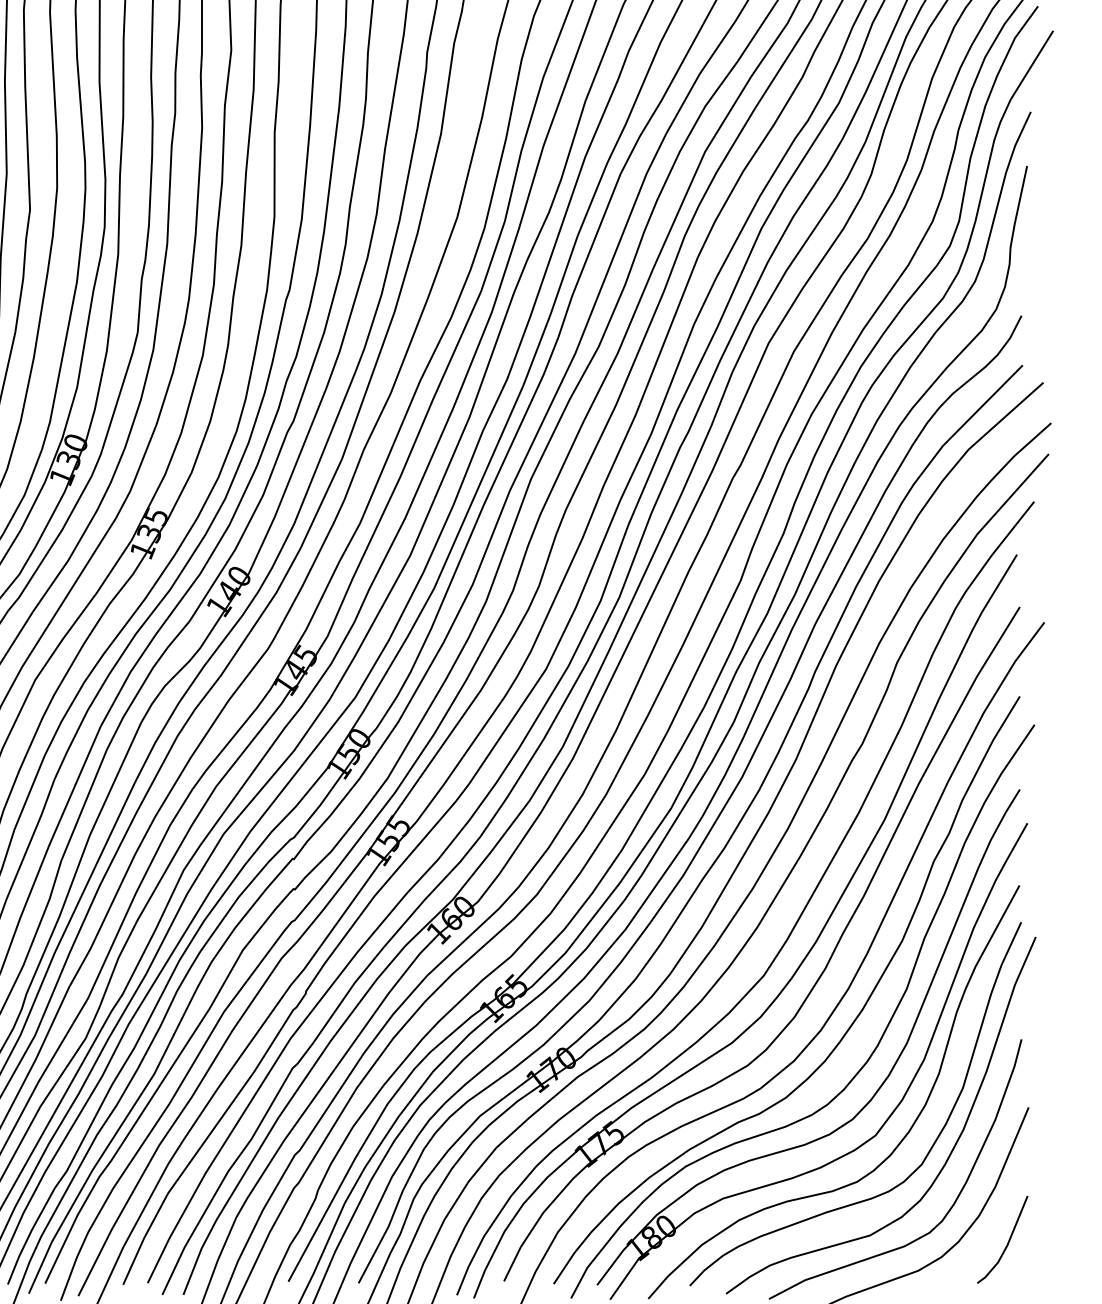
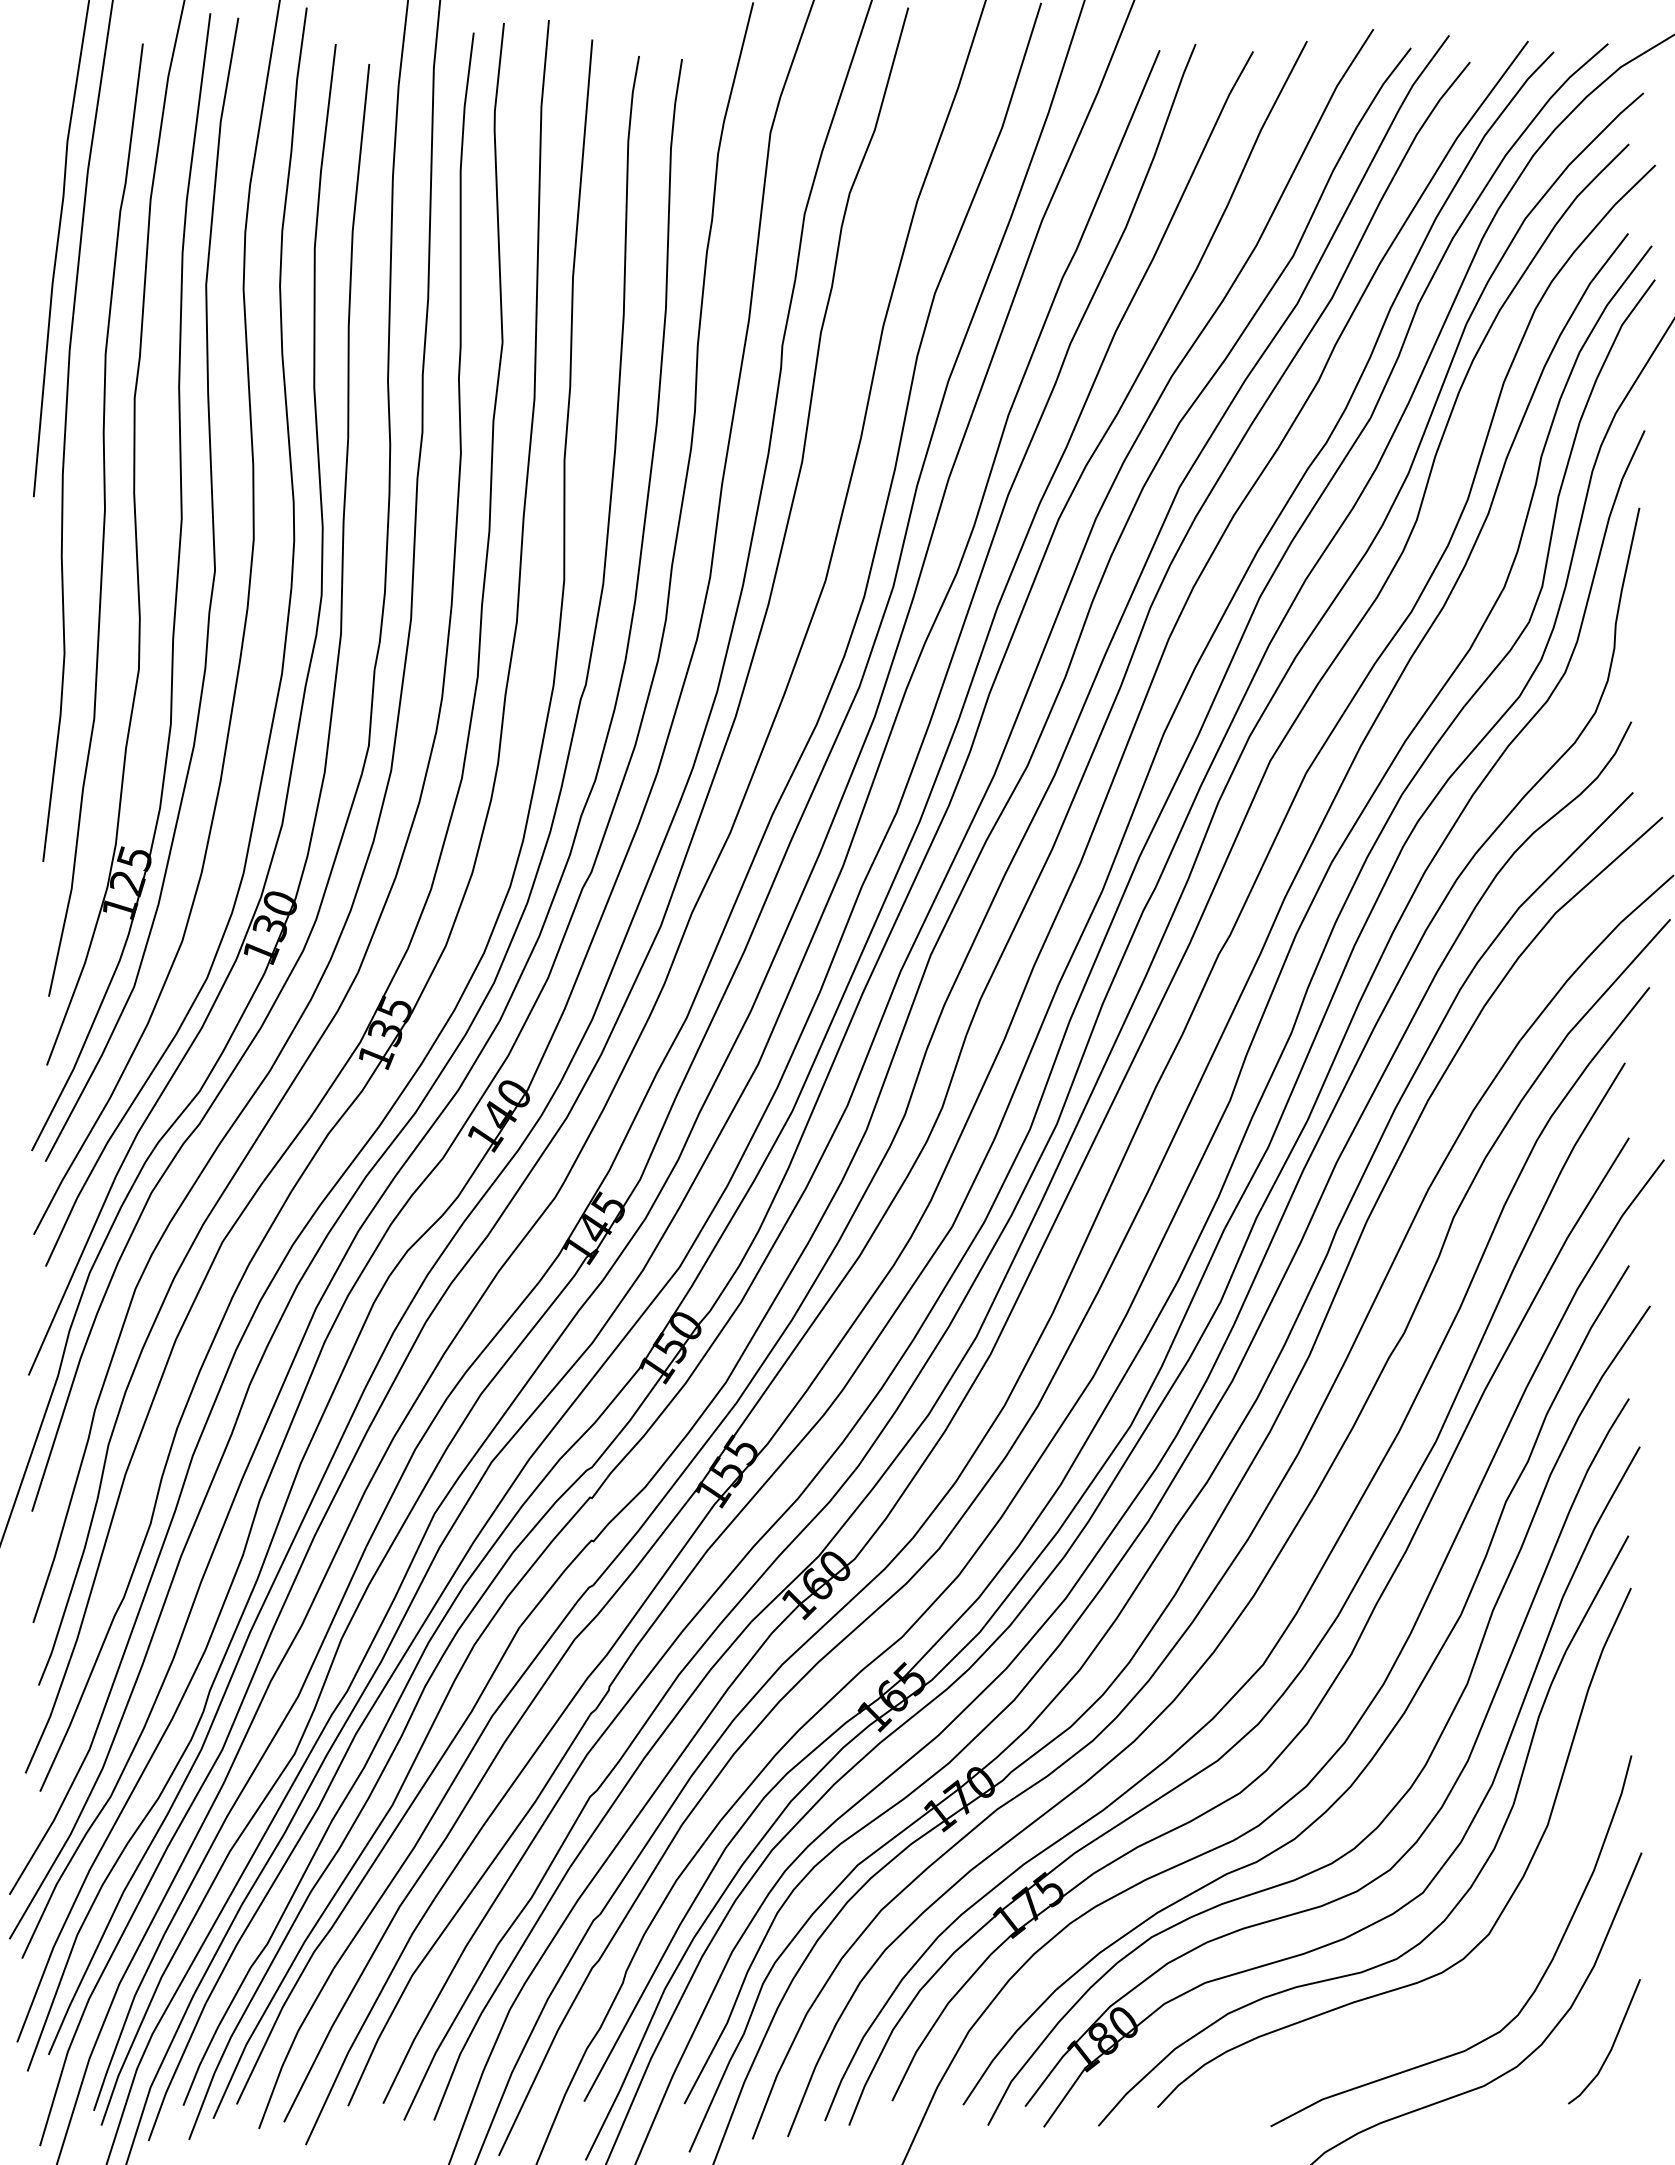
curve: (948, 1155) -> (1527, 1921), removed

